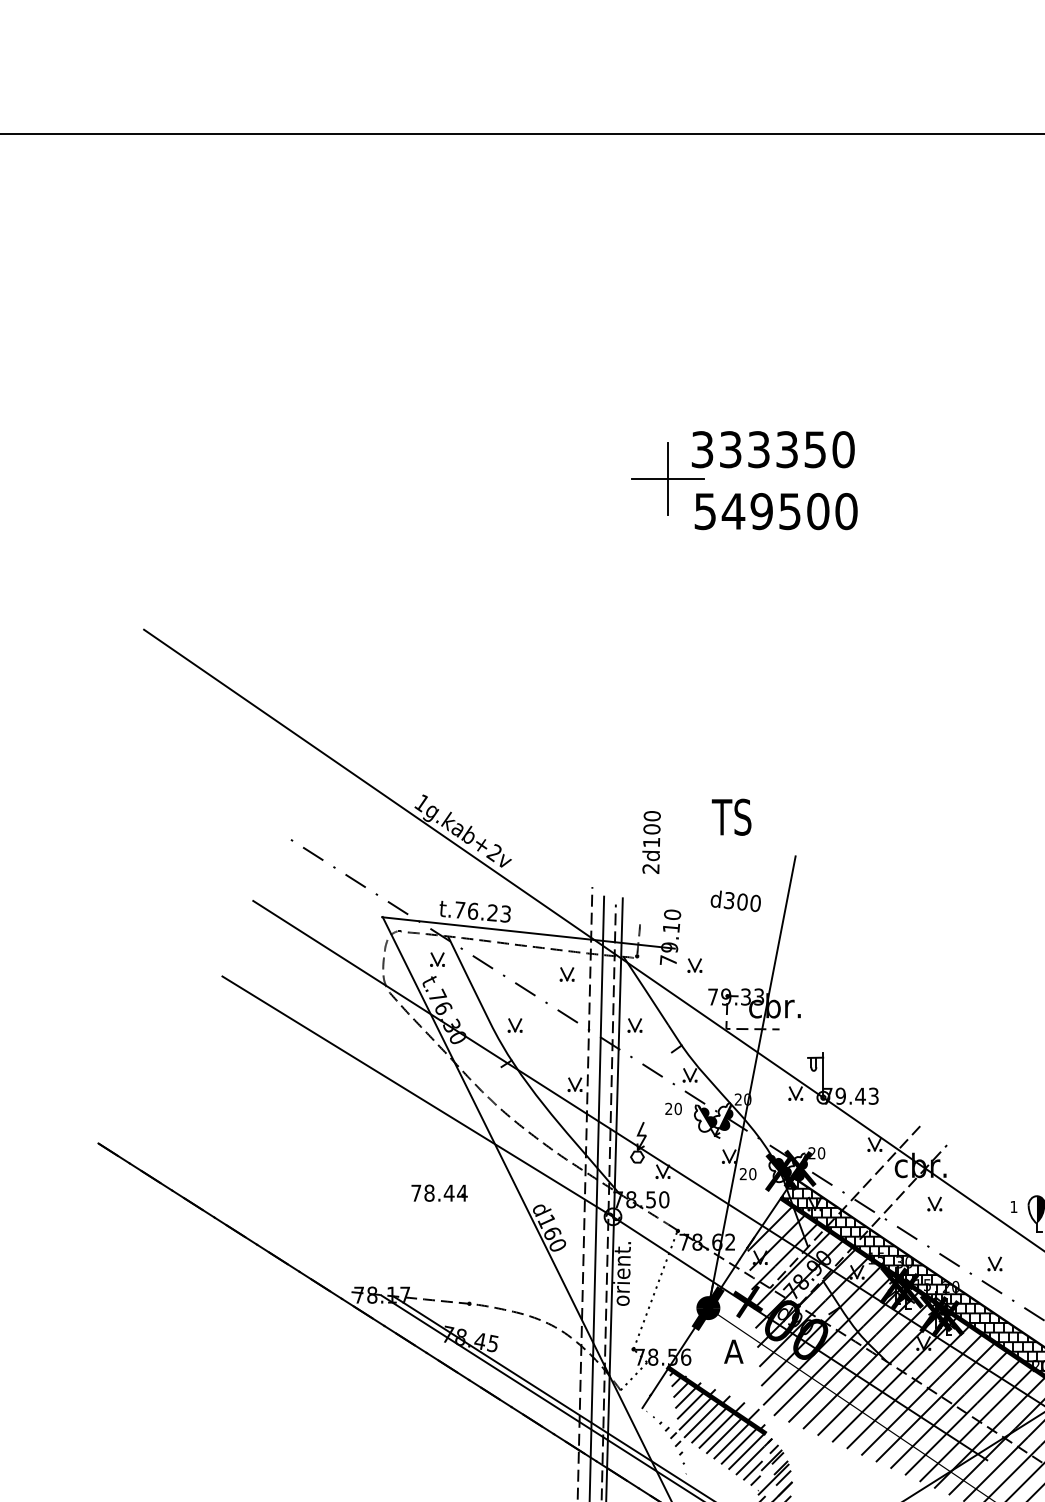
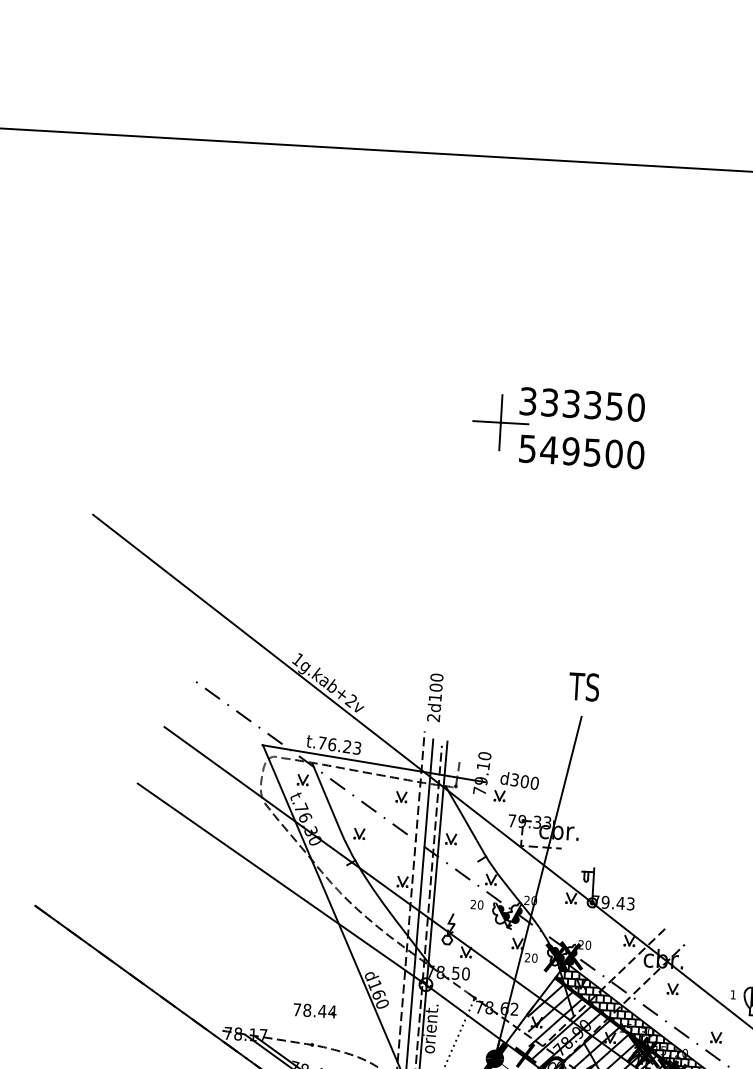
text: (731, 816) -> (584, 686), moved
text: (651, 842) -> (435, 697), moved
text: (735, 900) -> (519, 780), moved
part: (439, 1192) -> (315, 1010), moved

